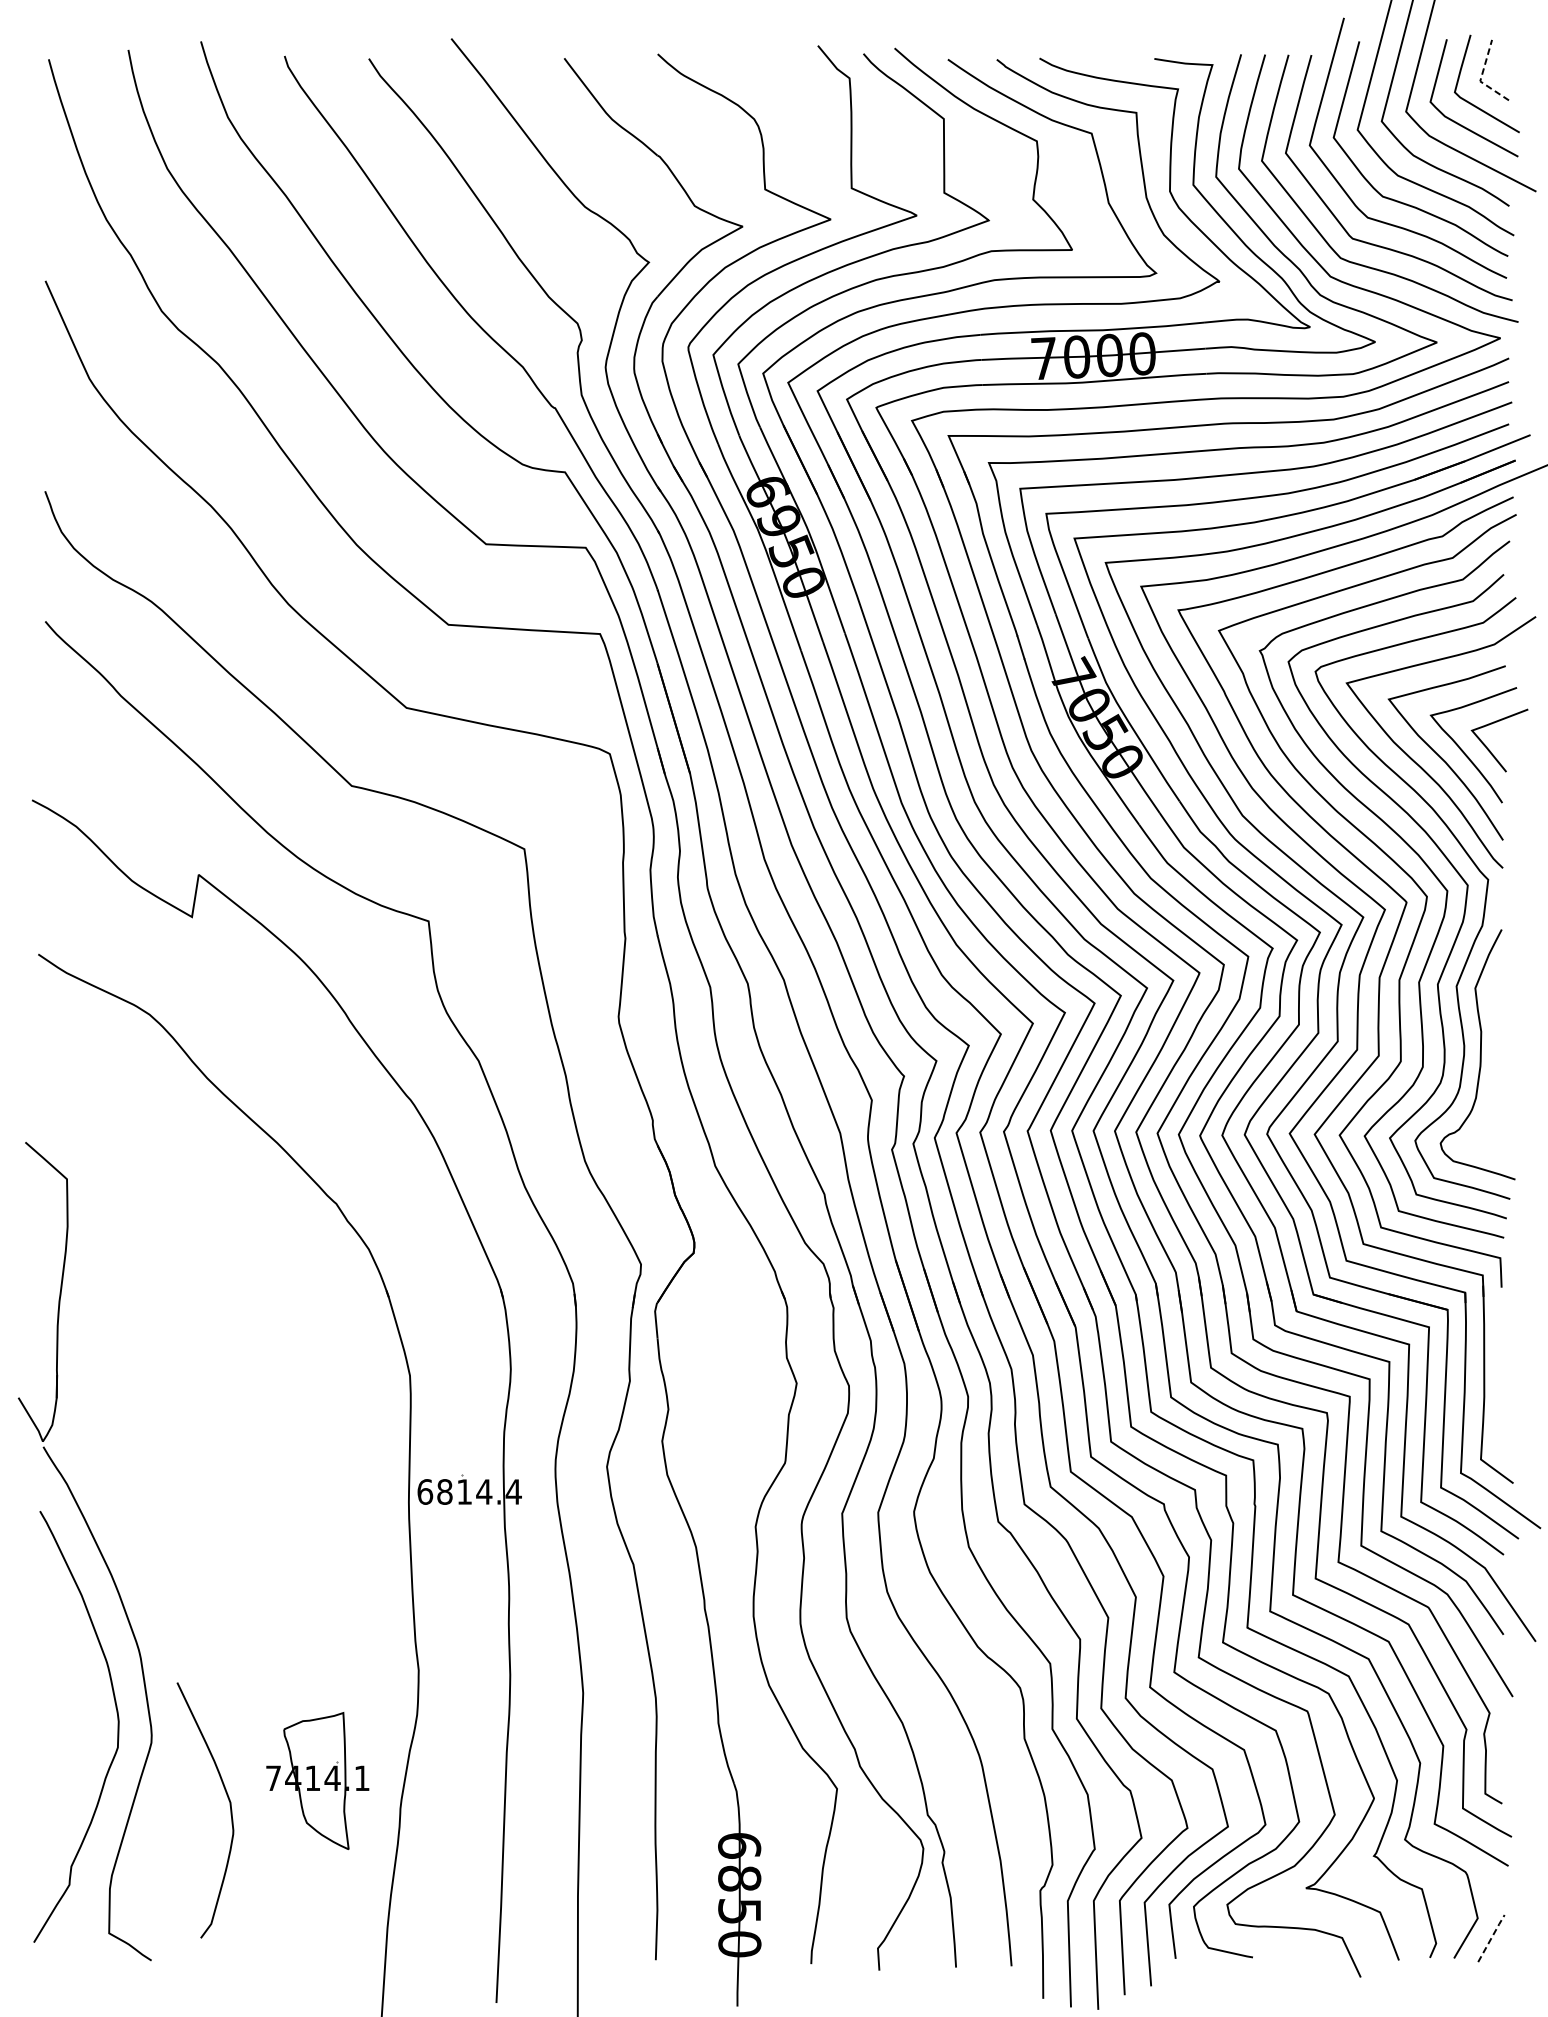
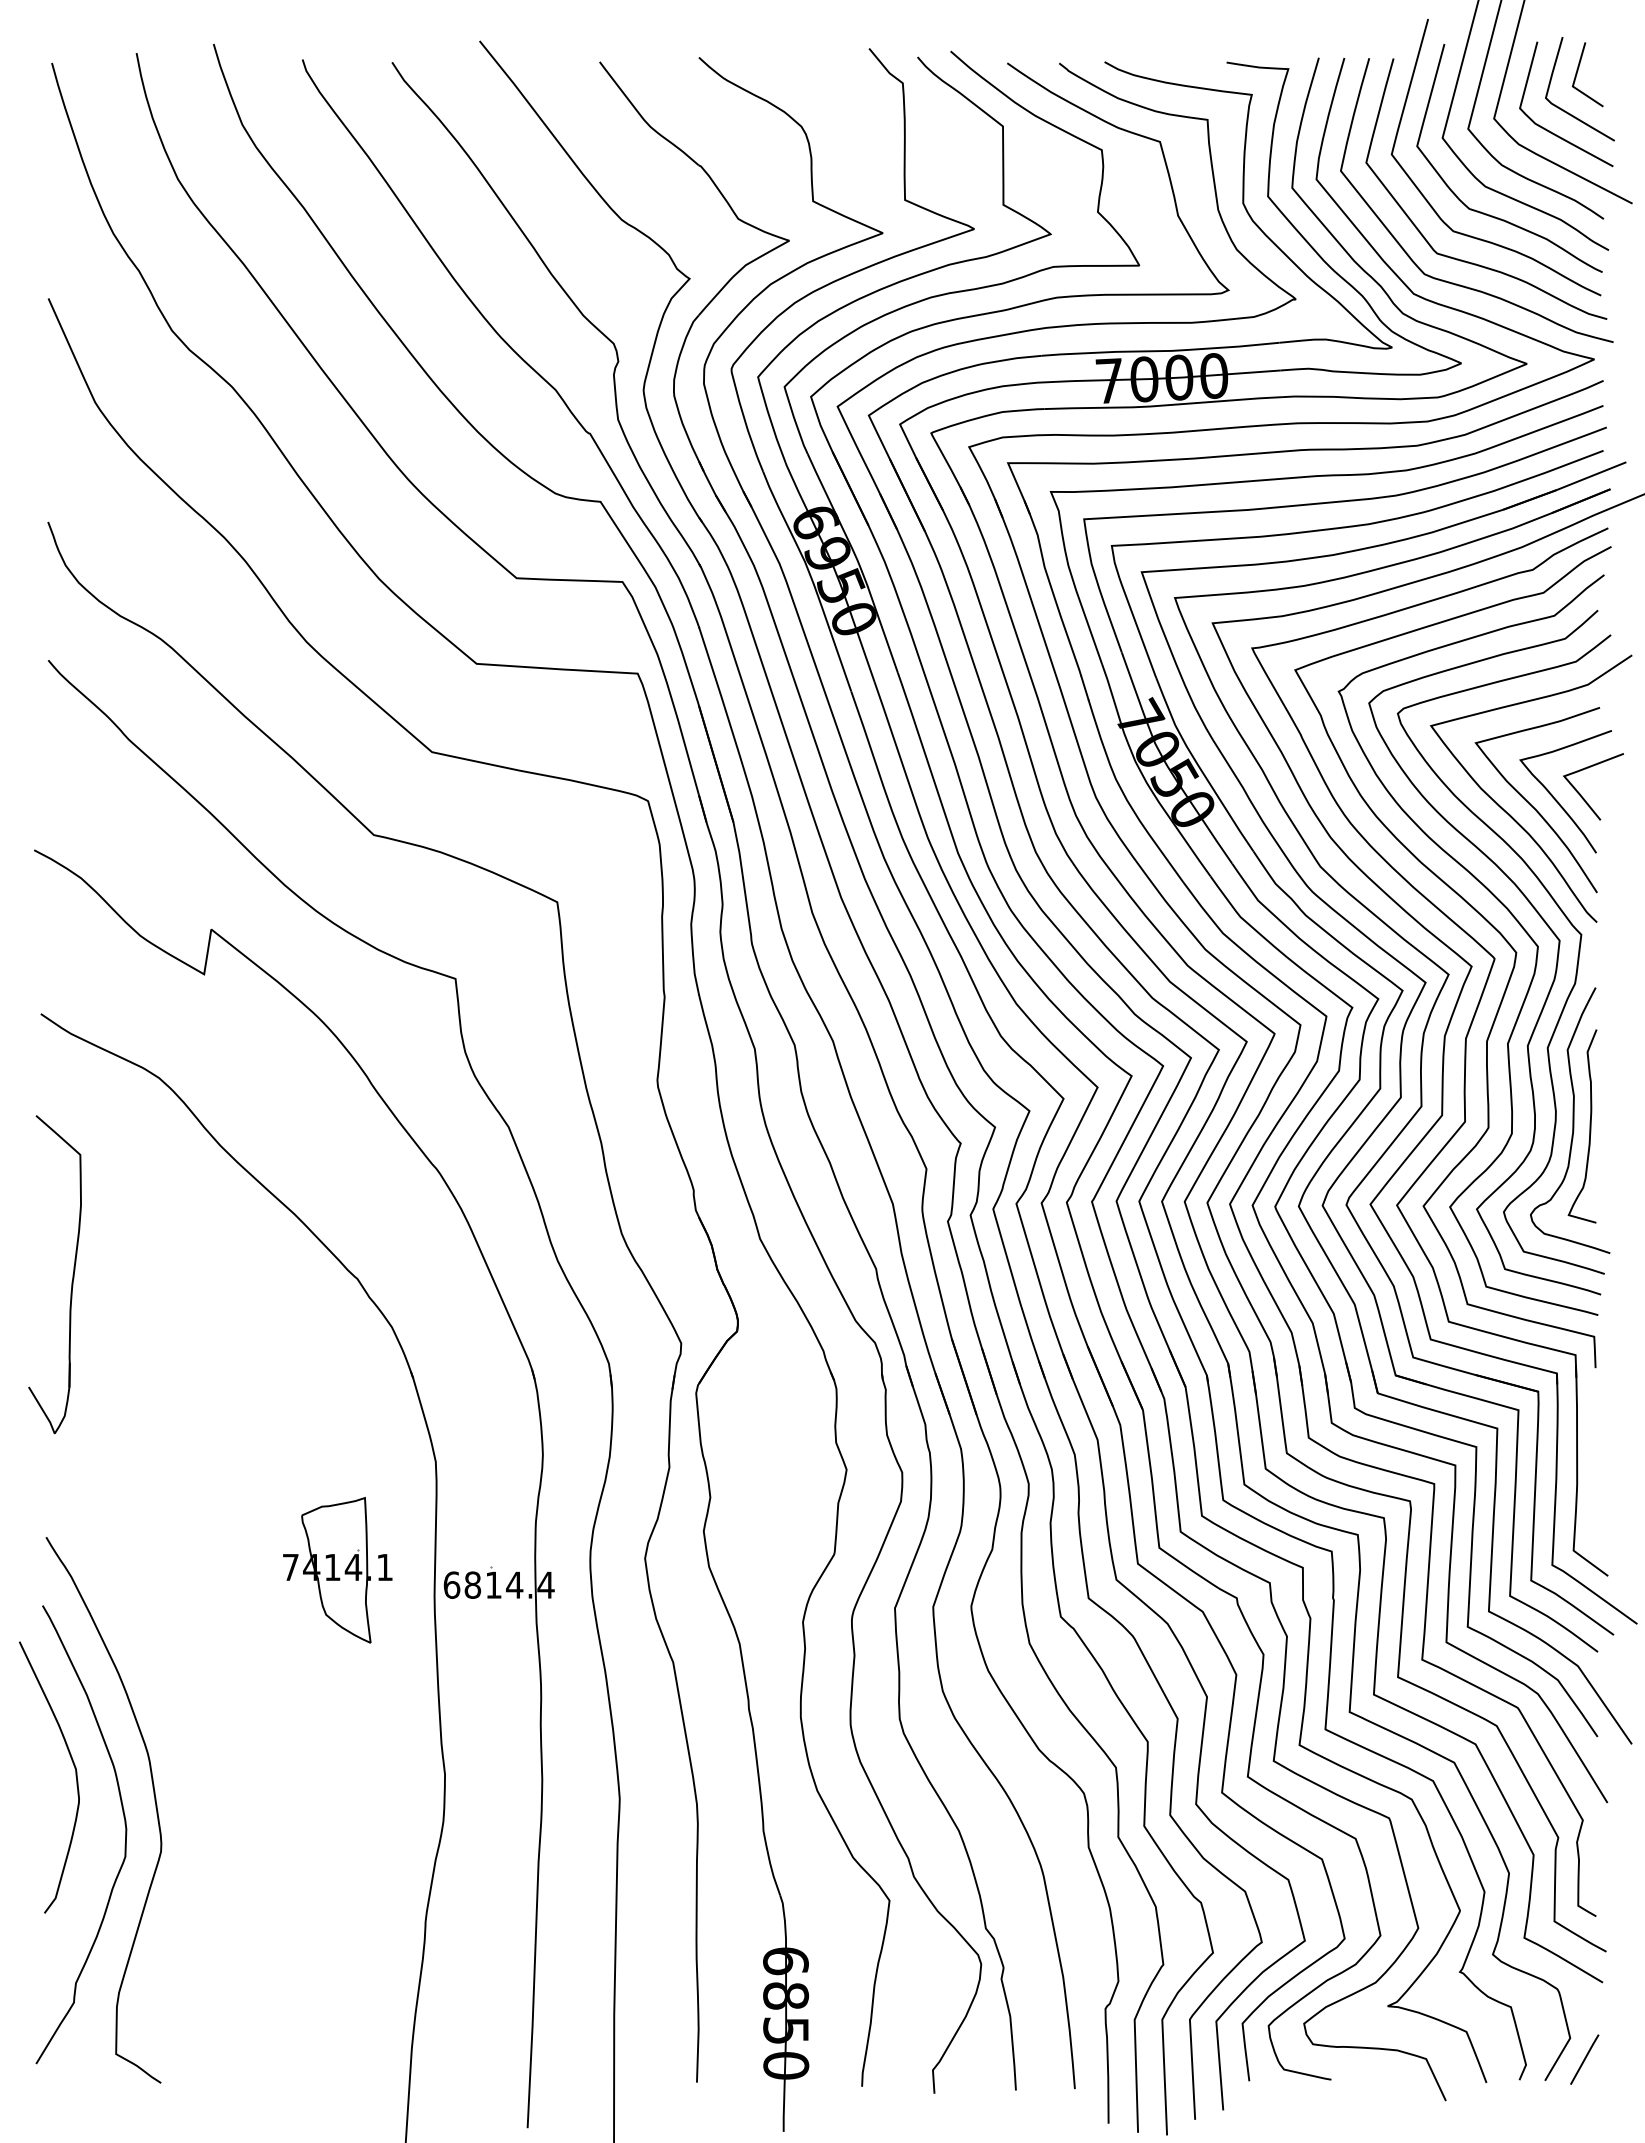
line: (1480, 77) -> (1573, 82), dashed -> solid
curve: (1495, 1060) -> (1589, 1126), added
part: (59, 1291) -> (72, 1274), moved
part: (317, 1780) -> (337, 1569), moved
curve: (229, 1809) -> (75, 1776), moved
line: (1491, 1937) -> (1584, 2058), dashed -> solid

